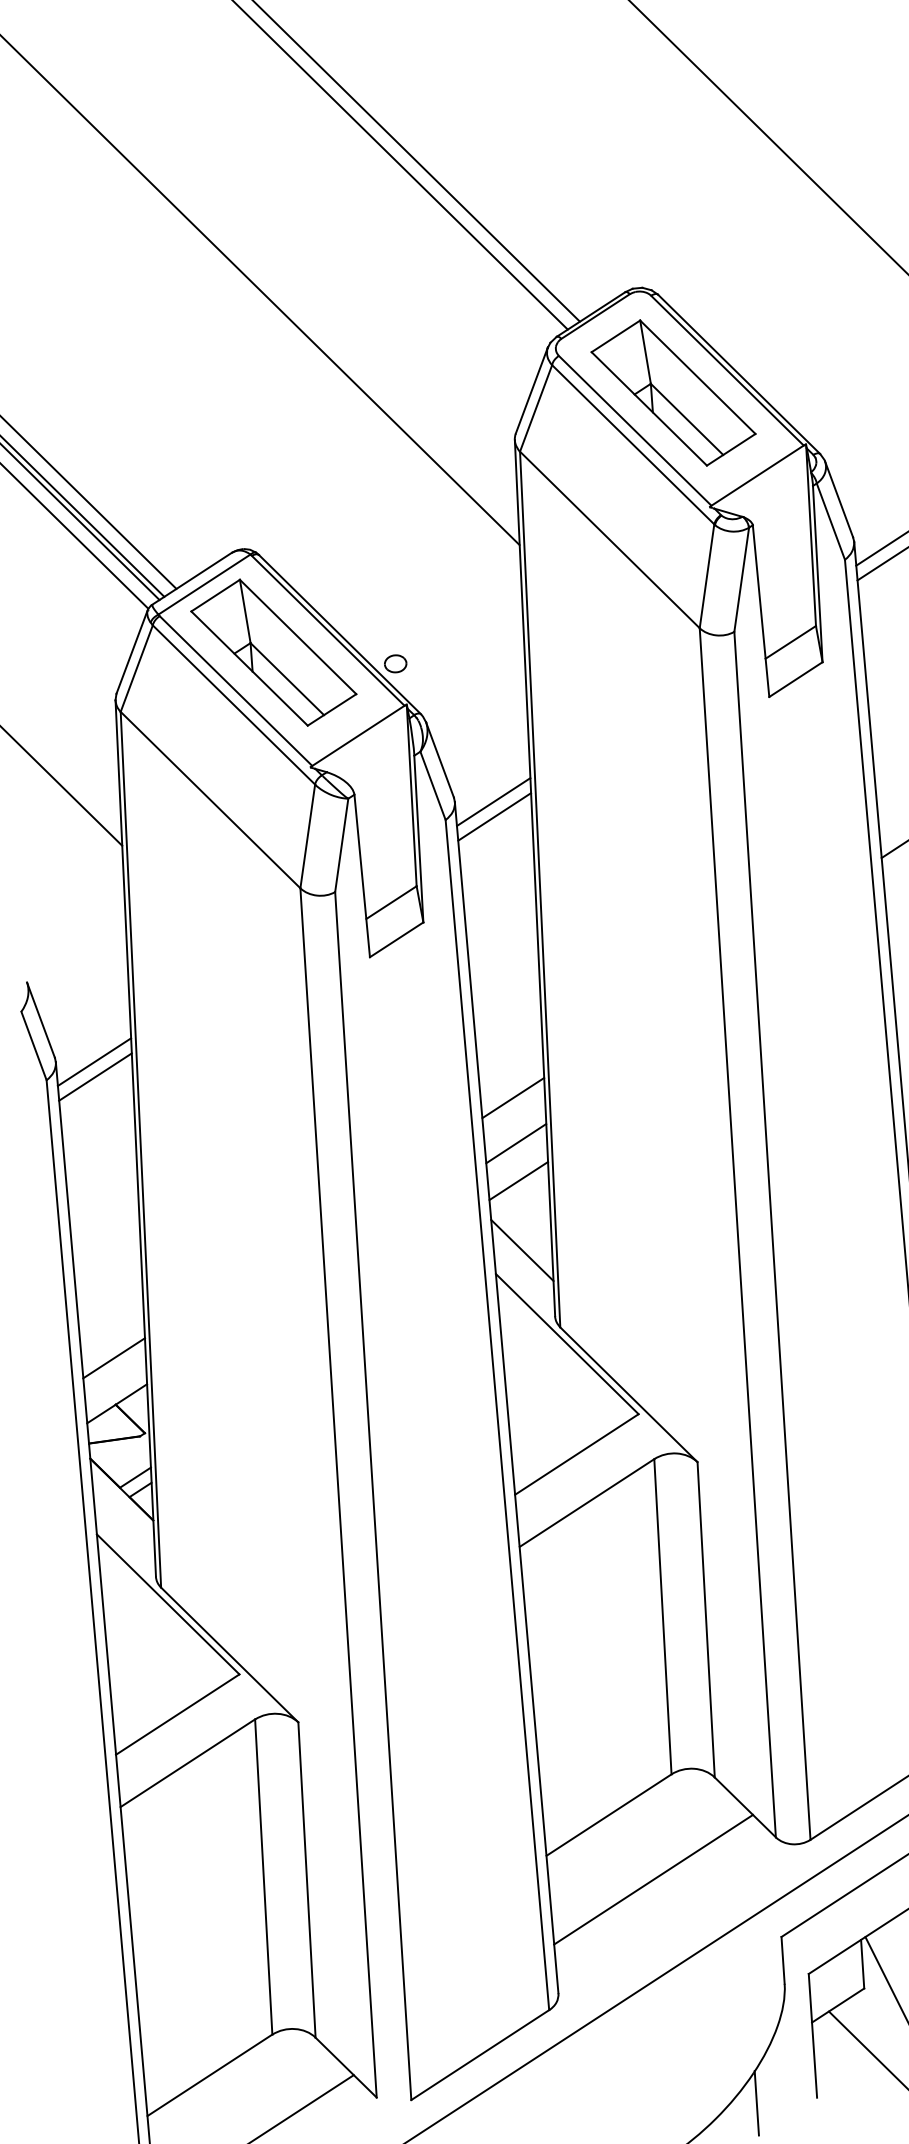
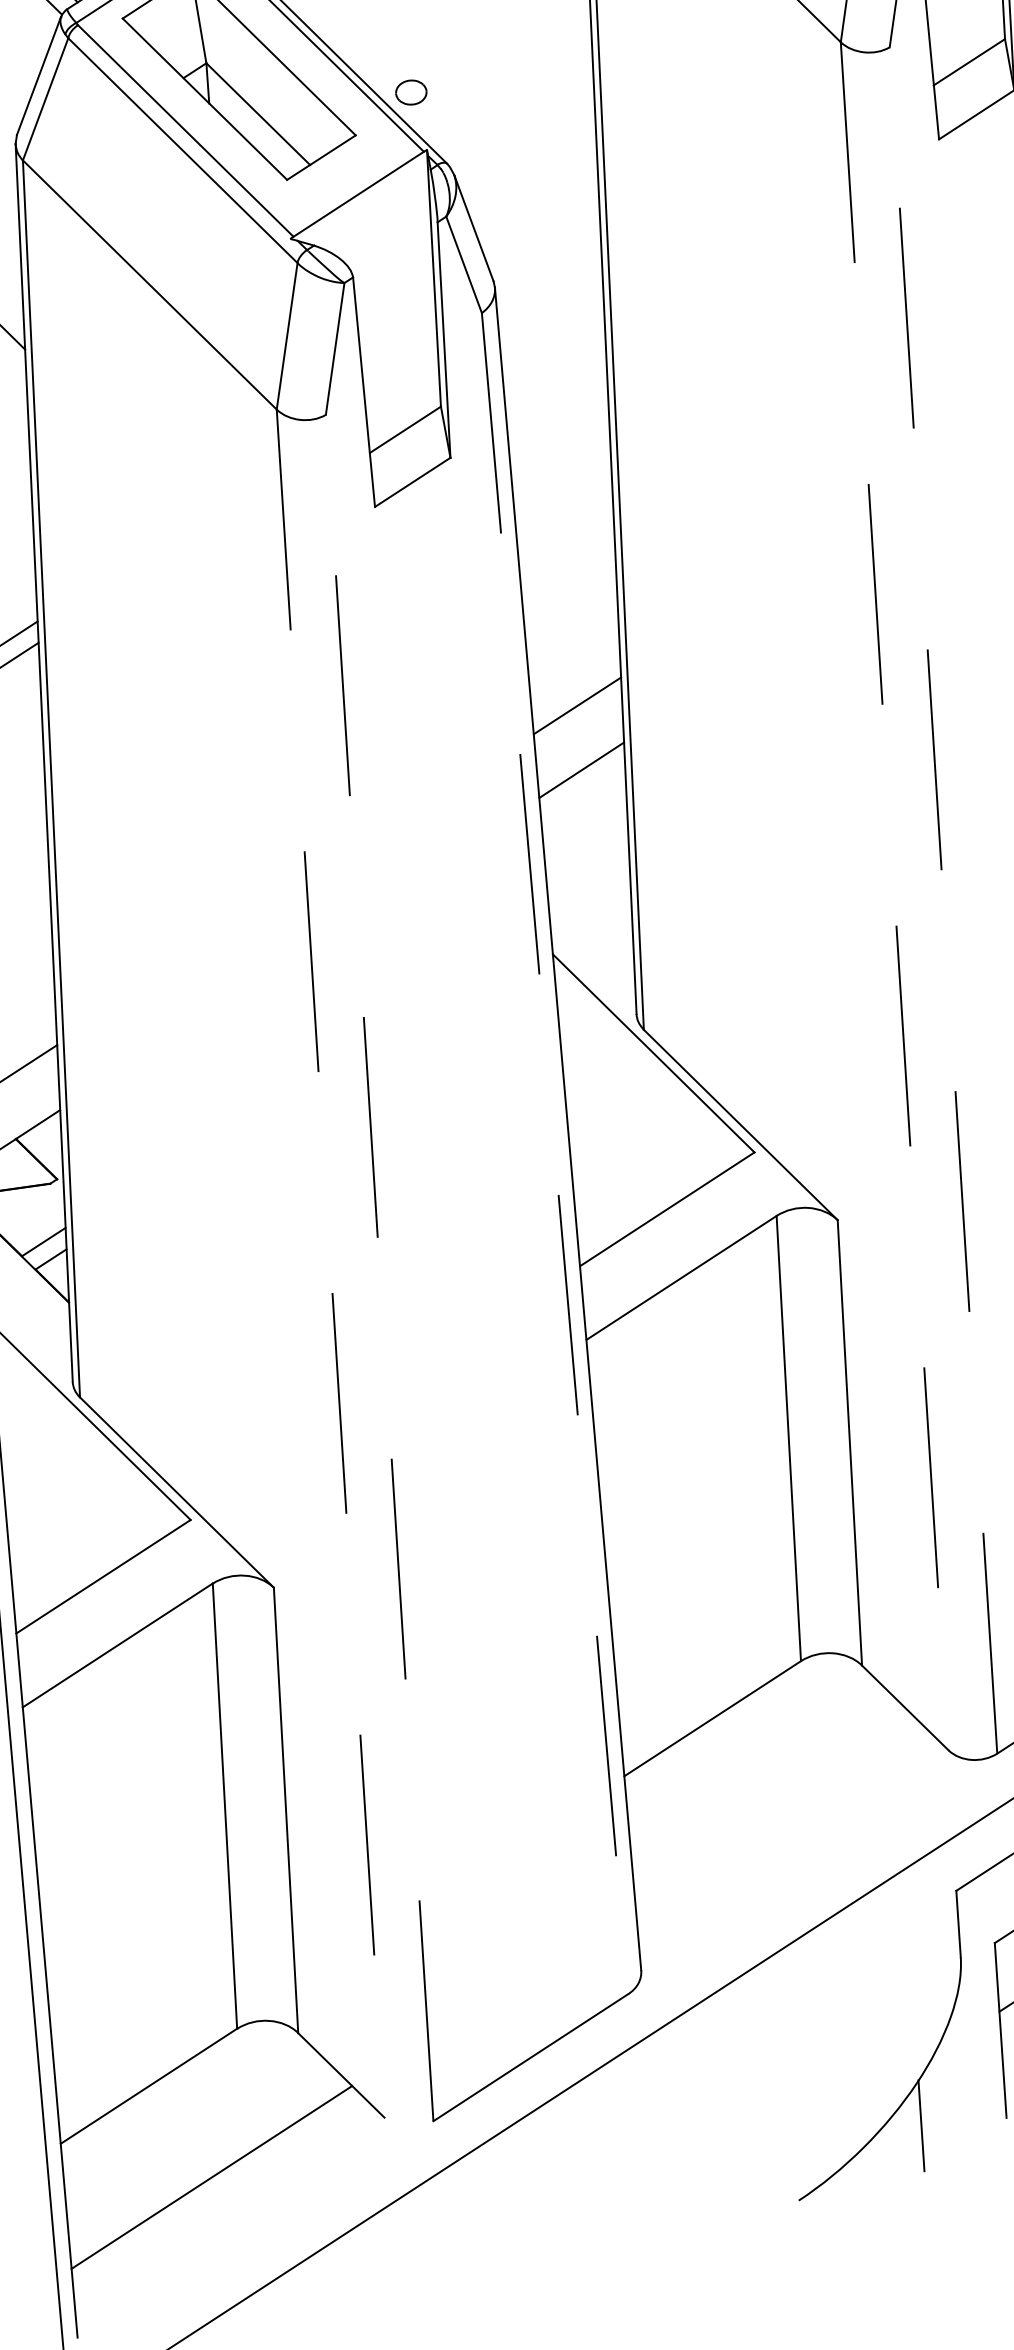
line: (493, 801) -> (549, 286), removed
line: (494, 816) -> (550, 308), removed
line: (518, 1180) -> (584, 822), removed
line: (737, 1232) -> (894, 895), solid -> dashed
line: (772, 1235) -> (943, 900), solid -> dashed
line: (522, 1250) -> (590, 921), removed
line: (497, 1415) -> (555, 1154), solid -> dashed
line: (338, 1492) -> (330, 1263), solid -> dashed
line: (373, 1495) -> (380, 1267), solid -> dashed
line: (653, 1879) -> (775, 1809), removed

